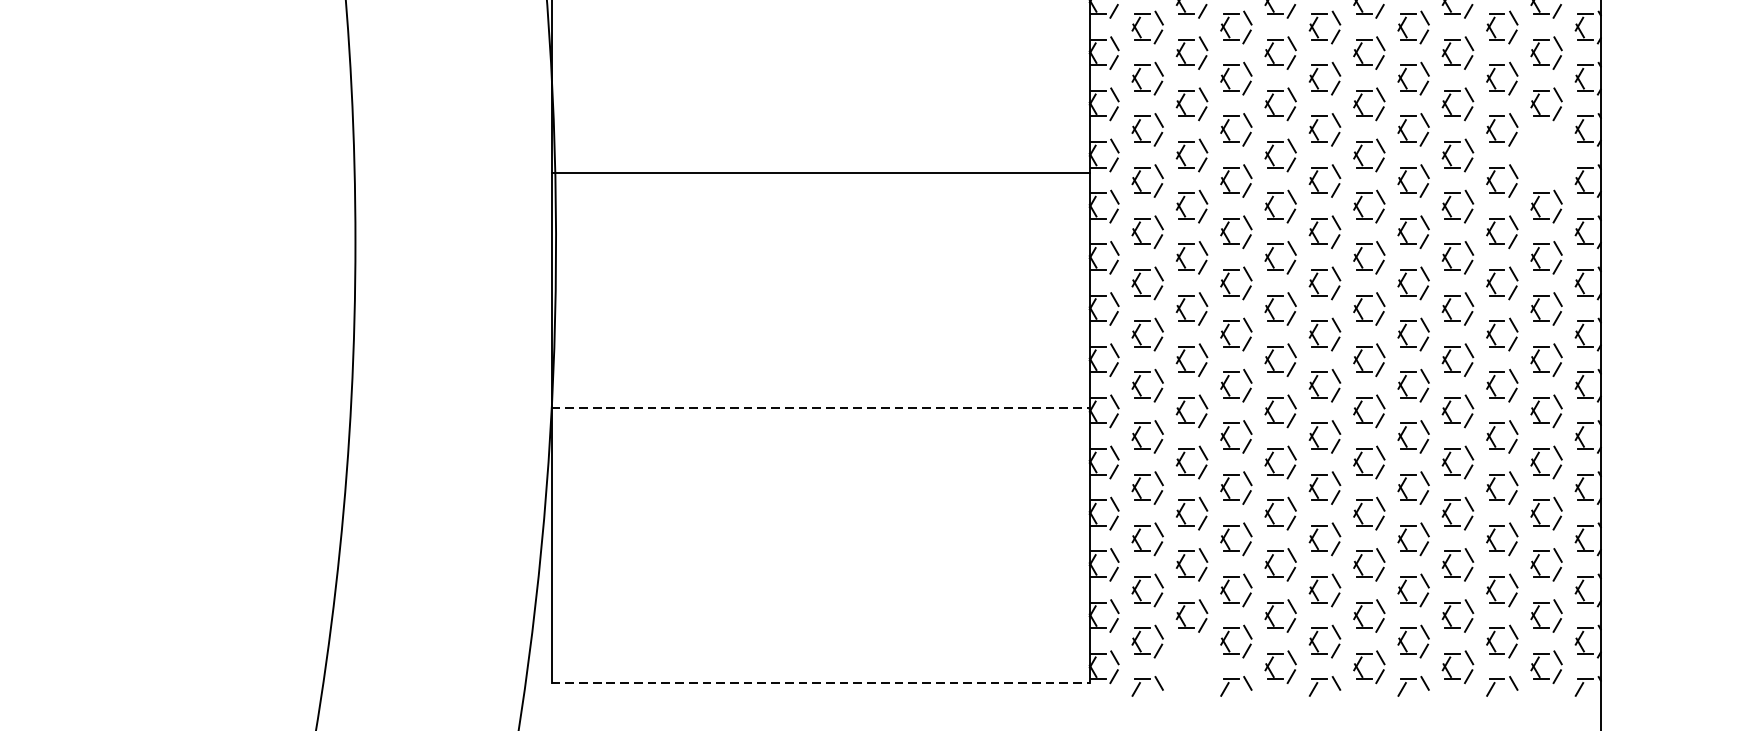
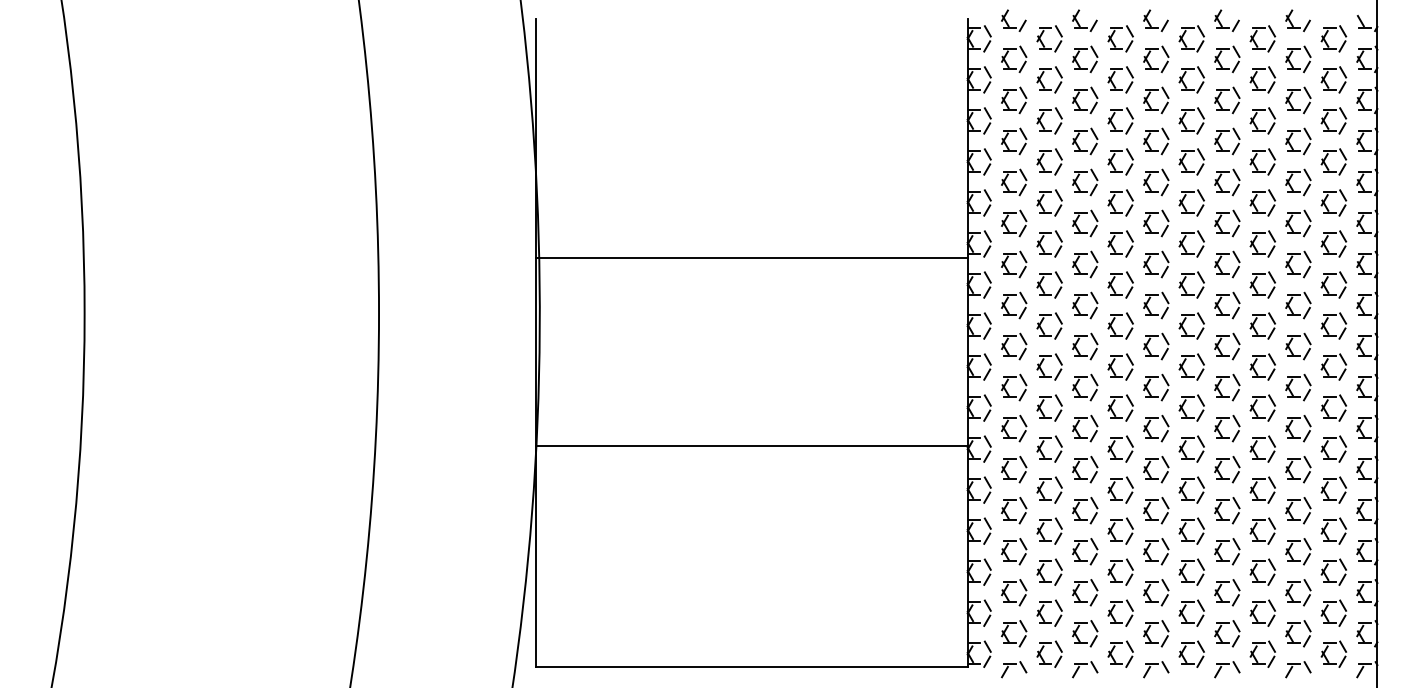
part: (1537, 151) -> (1326, 240), added
line: (820, 408) -> (751, 446), dashed -> solid
part: (1183, 662) -> (1042, 650), added
line: (820, 683) -> (751, 667), dashed -> solid

